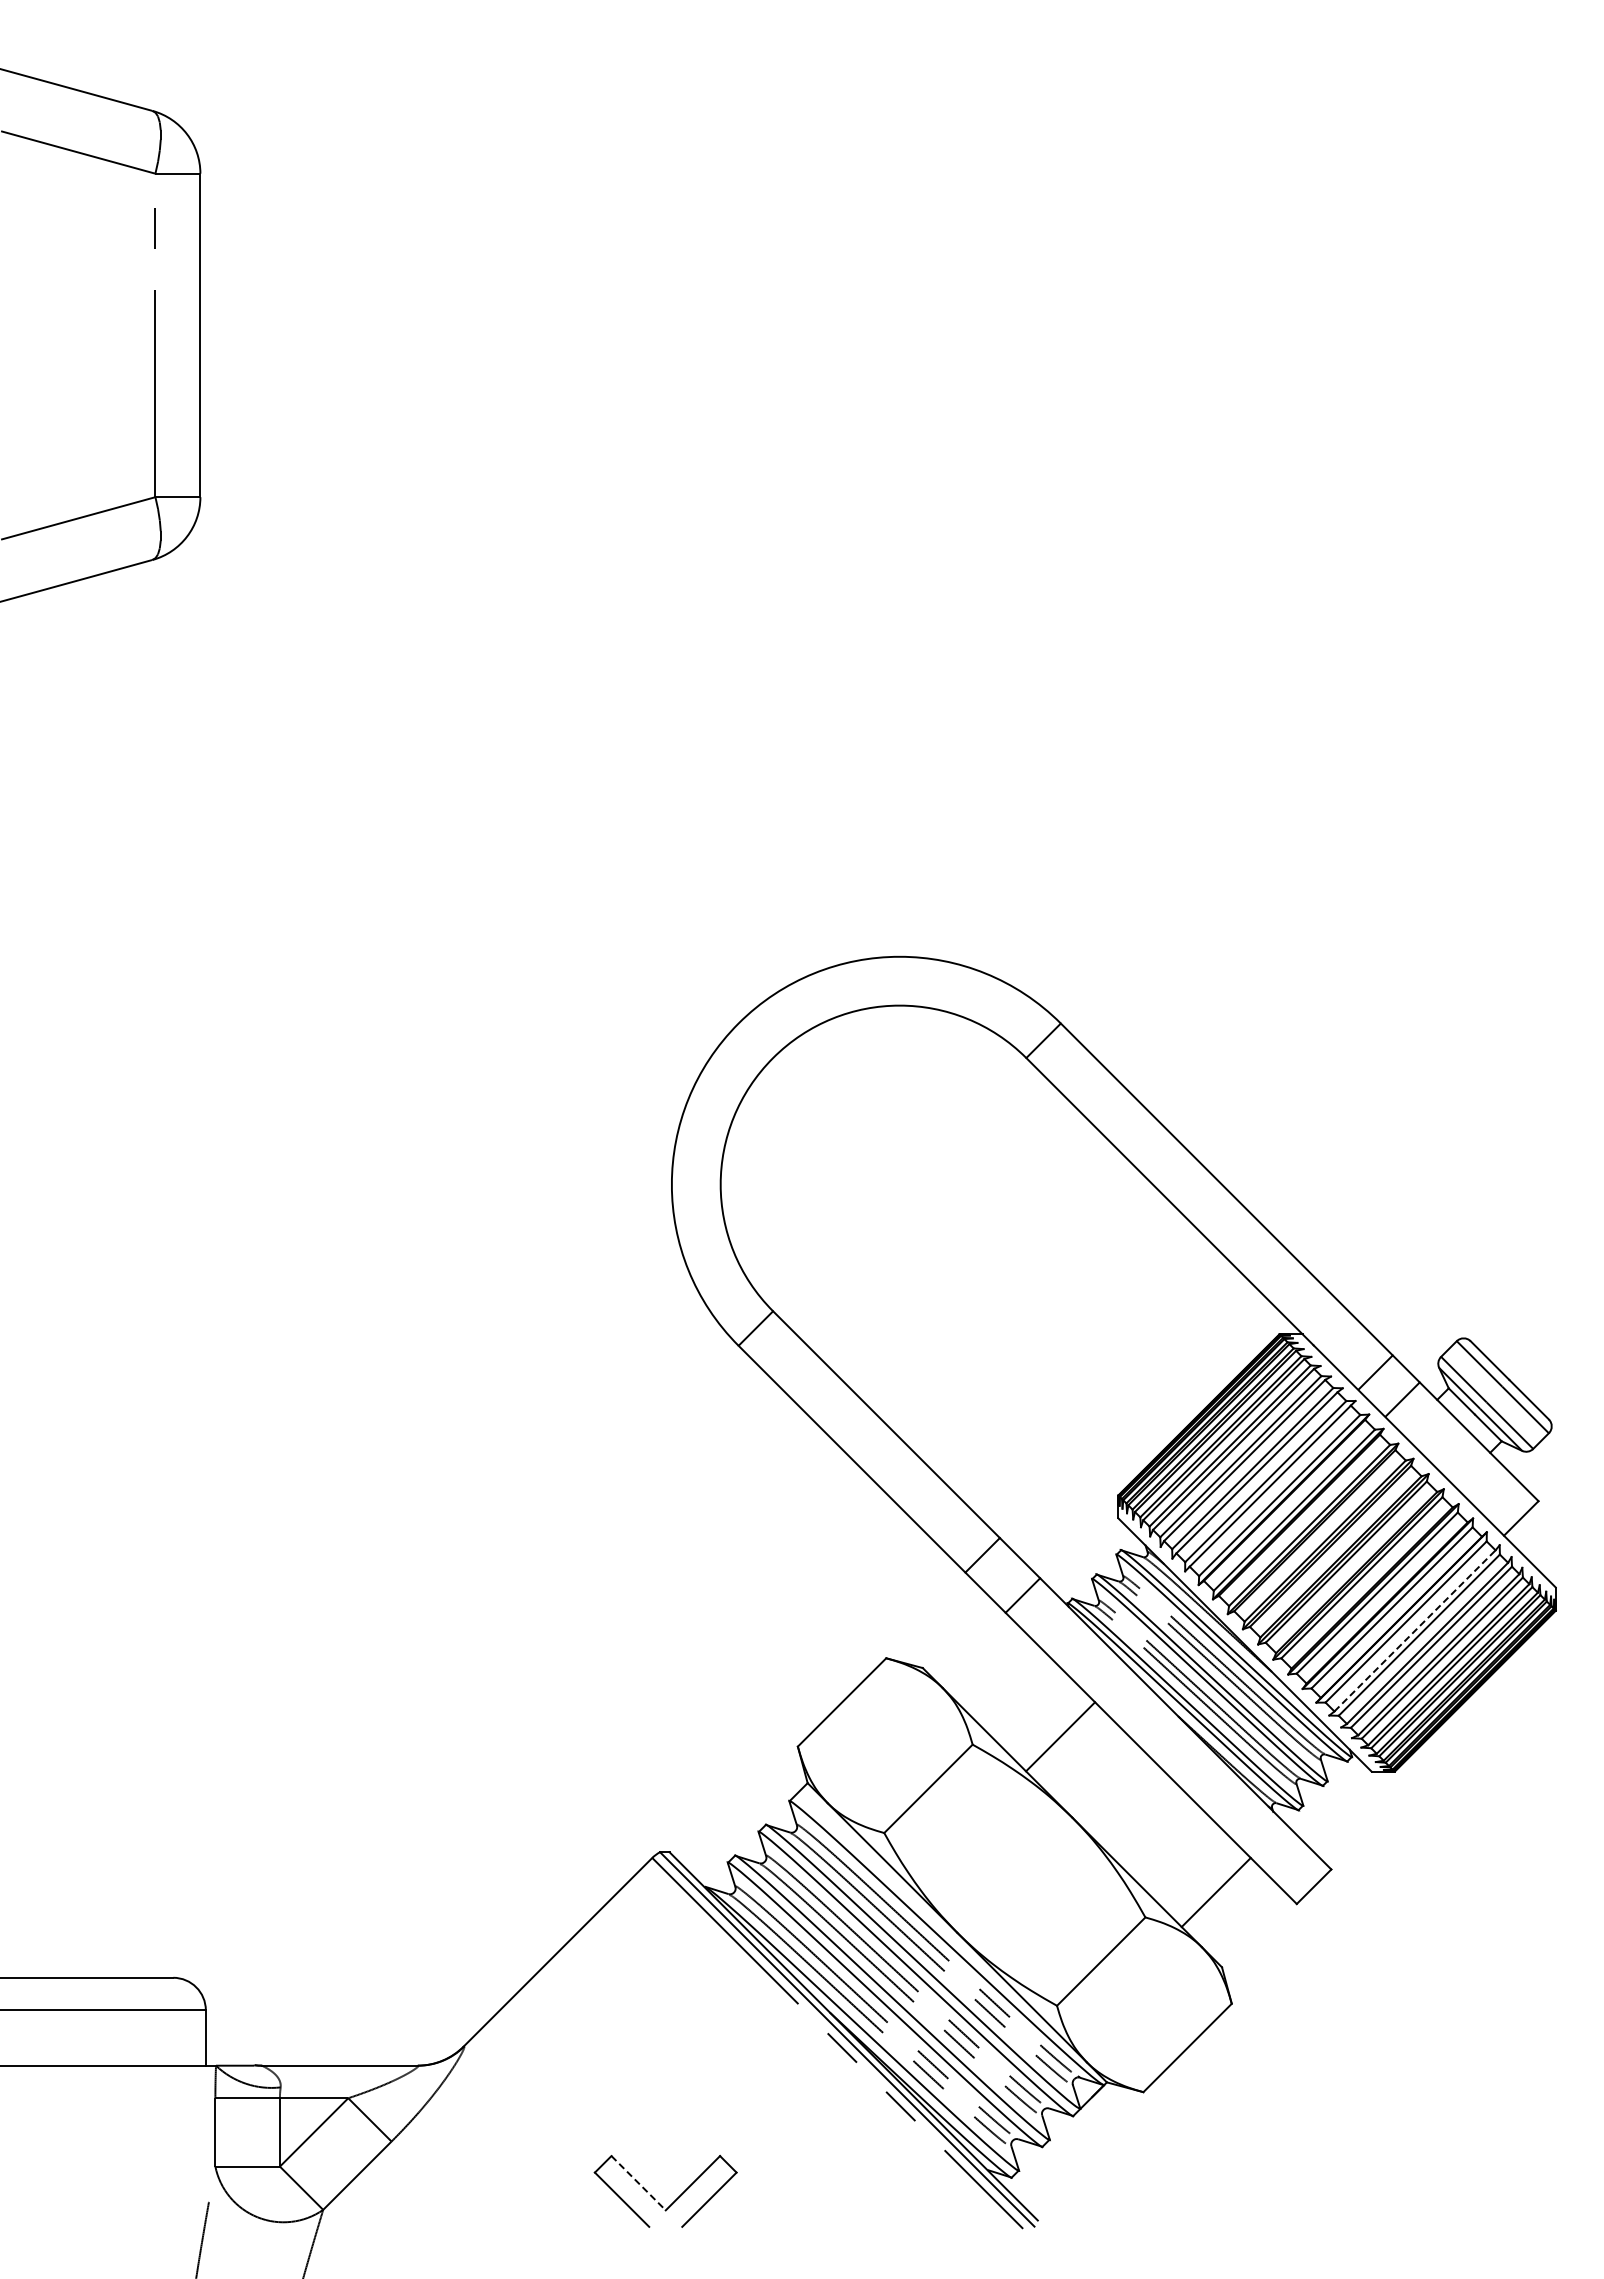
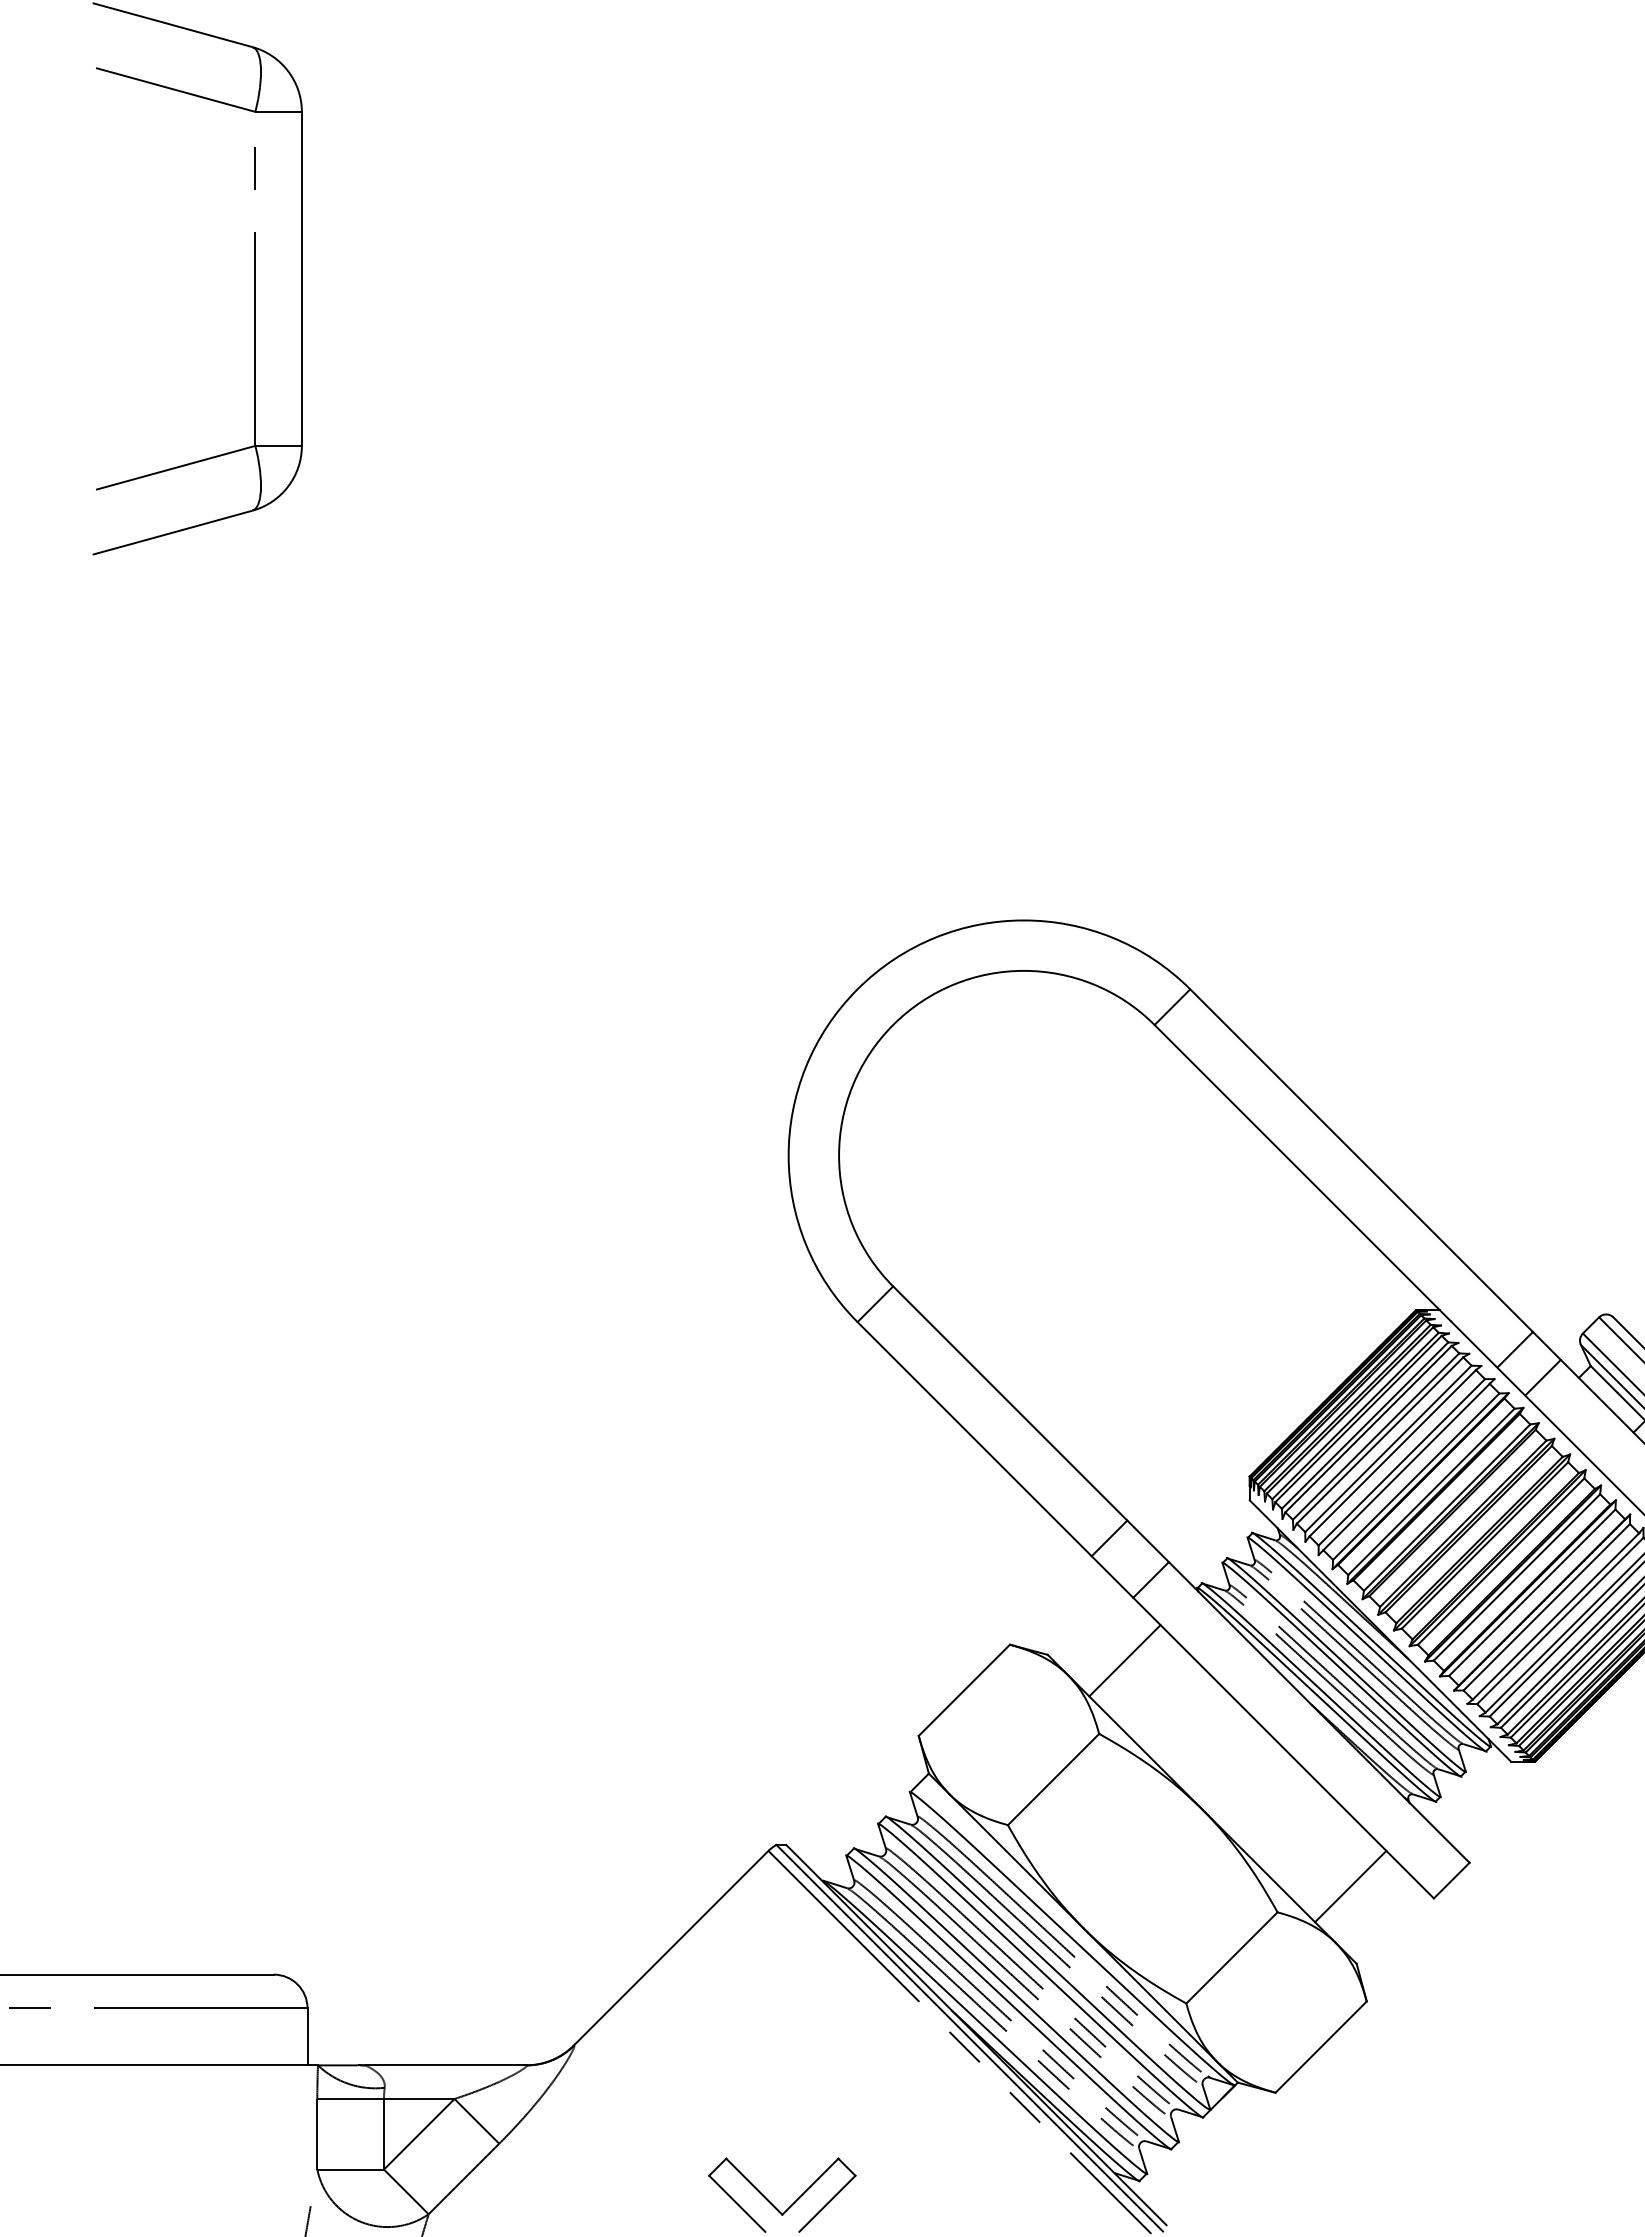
line: (1415, 1630) -> (1556, 1616), dashed -> solid
line: (1060, 1736) -> (1124, 1660), moved
line: (638, 2183) -> (754, 2187), dashed -> solid

